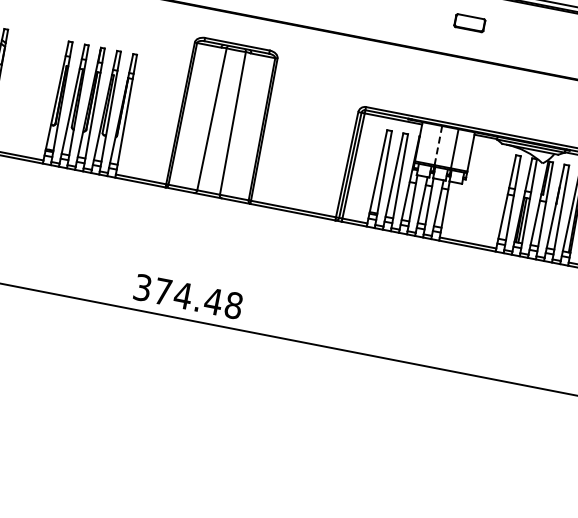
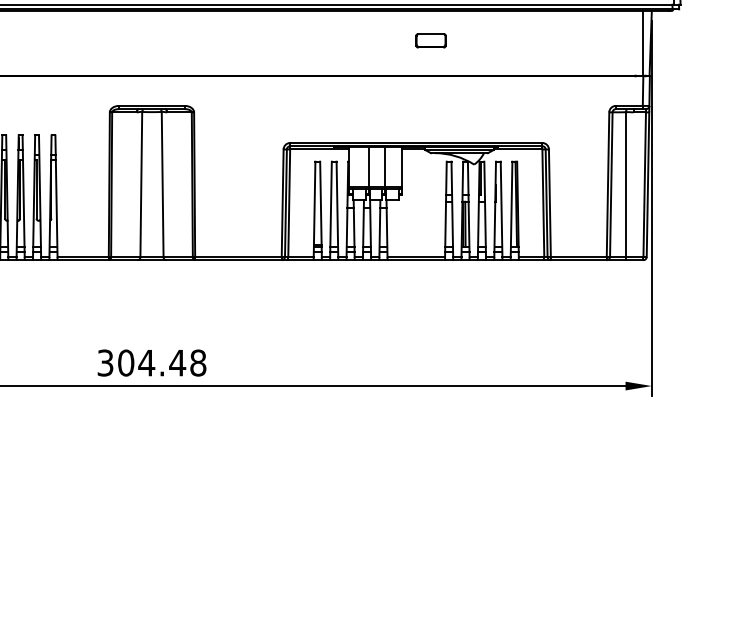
part: (469, 22) -> (430, 40), moved
line: (438, 146) -> (368, 167), dashed -> solid
text: (163, 291) -> (126, 362), 374.48 -> 304.48

